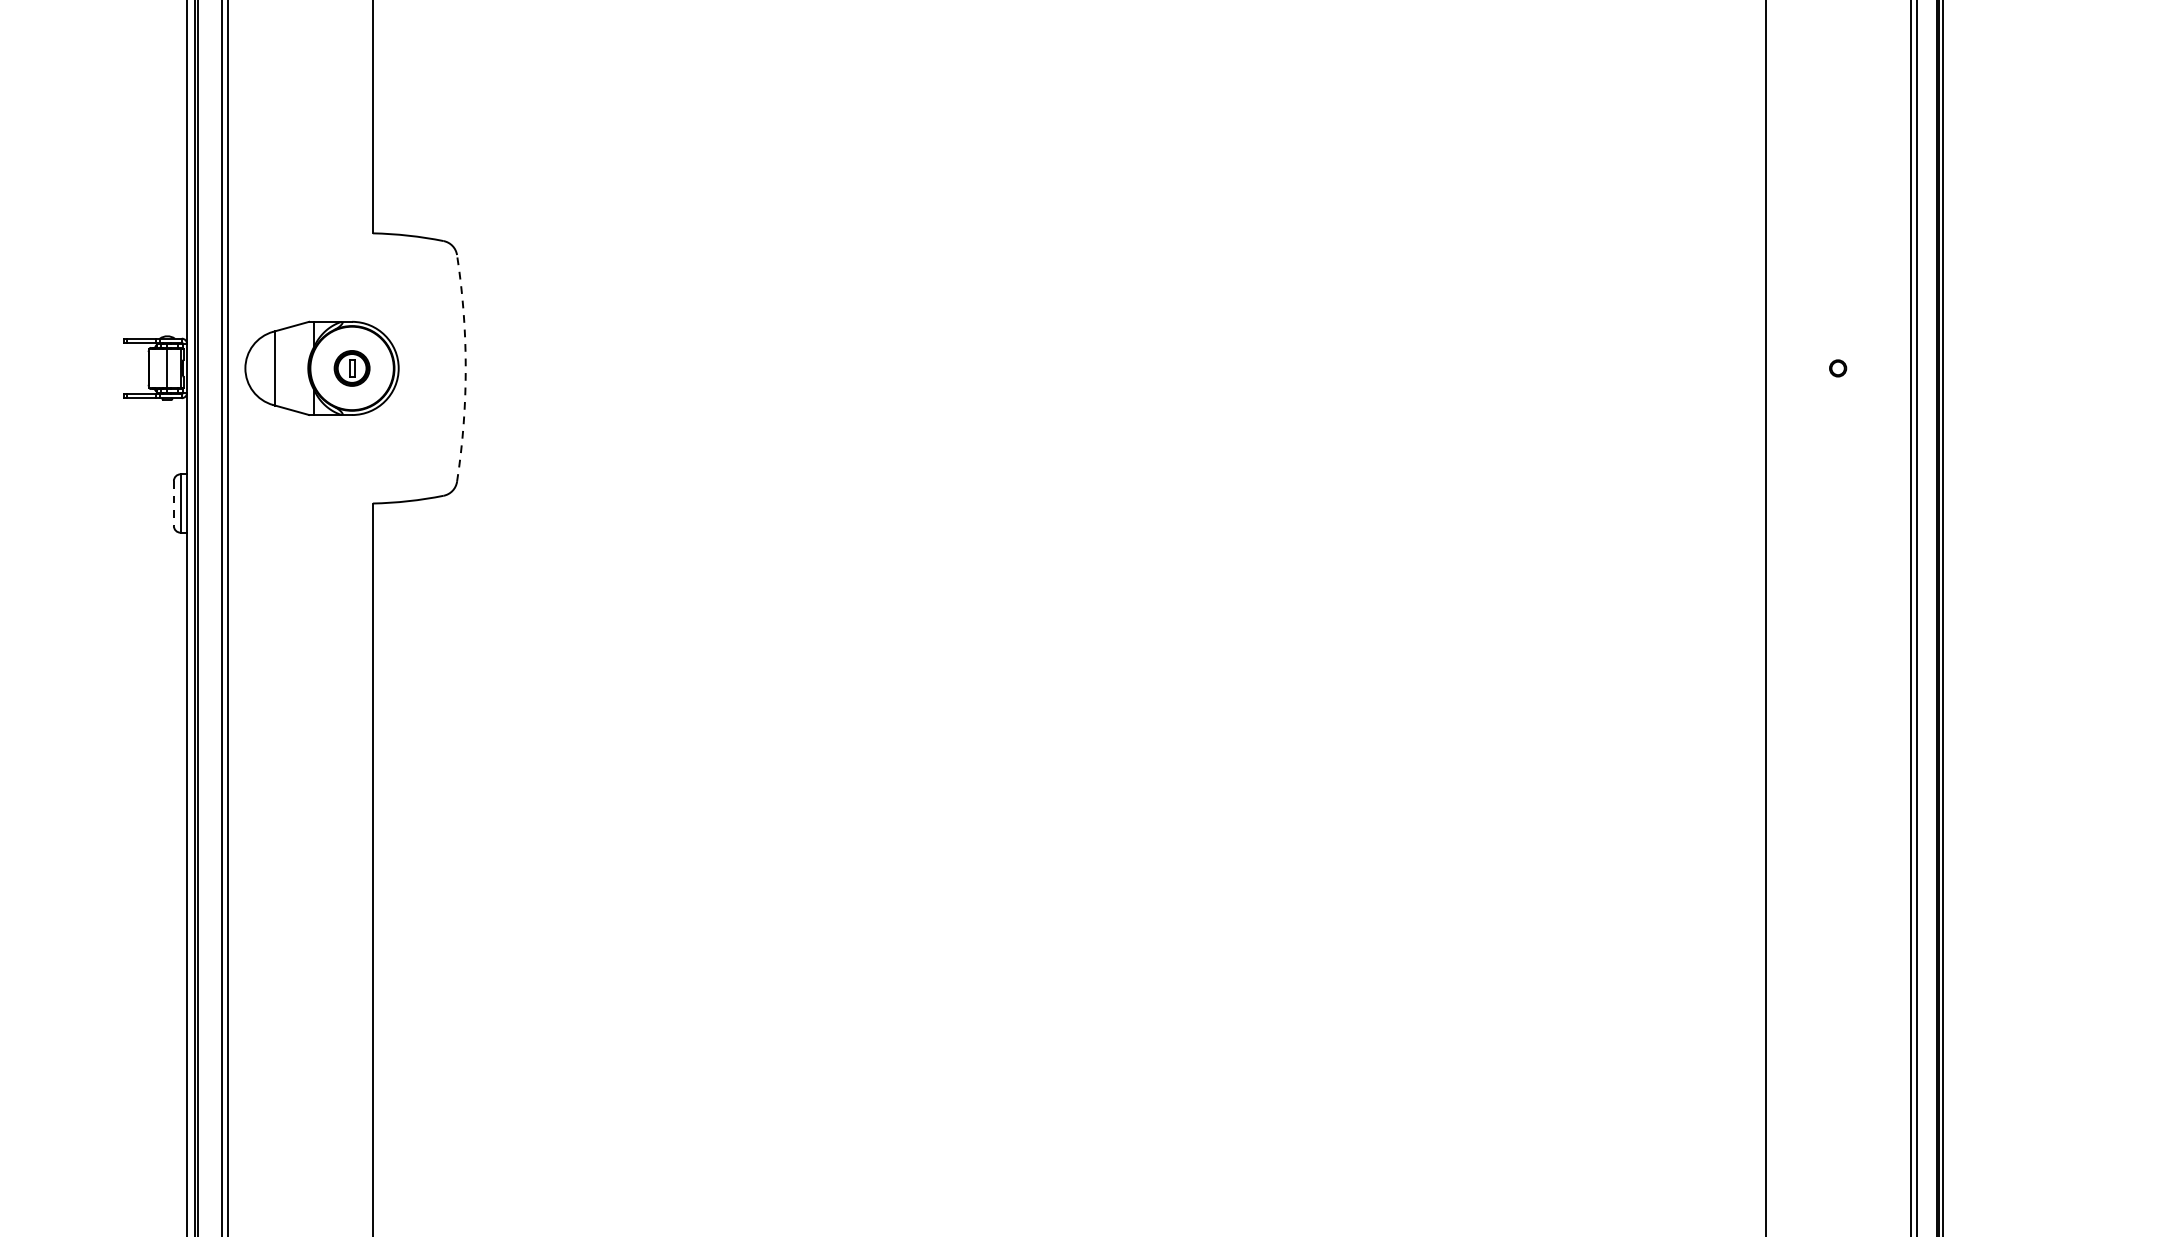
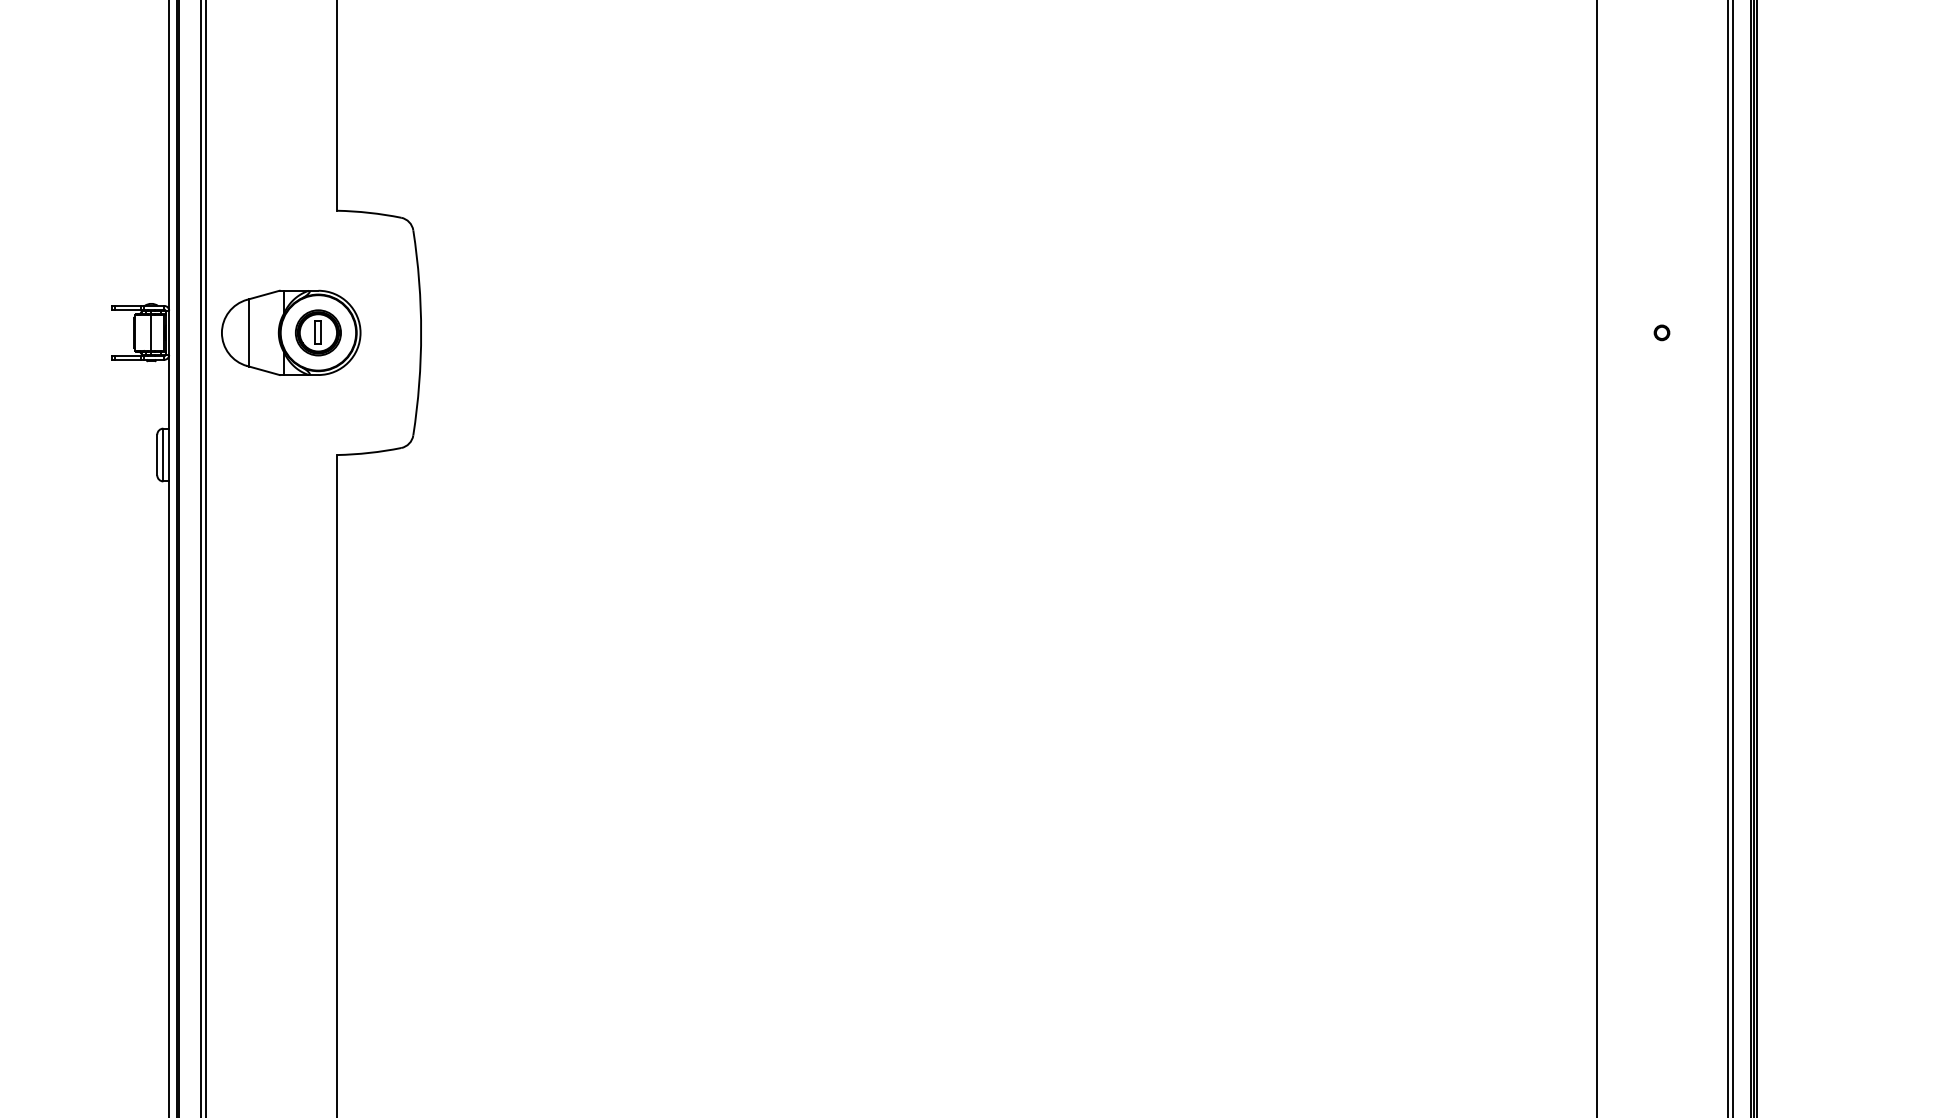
part: (352, 367) -> (318, 332), size x1.43
arc: (466, 367) -> (421, 332), dashed -> solid
line: (174, 504) -> (157, 455), dashed -> solid

